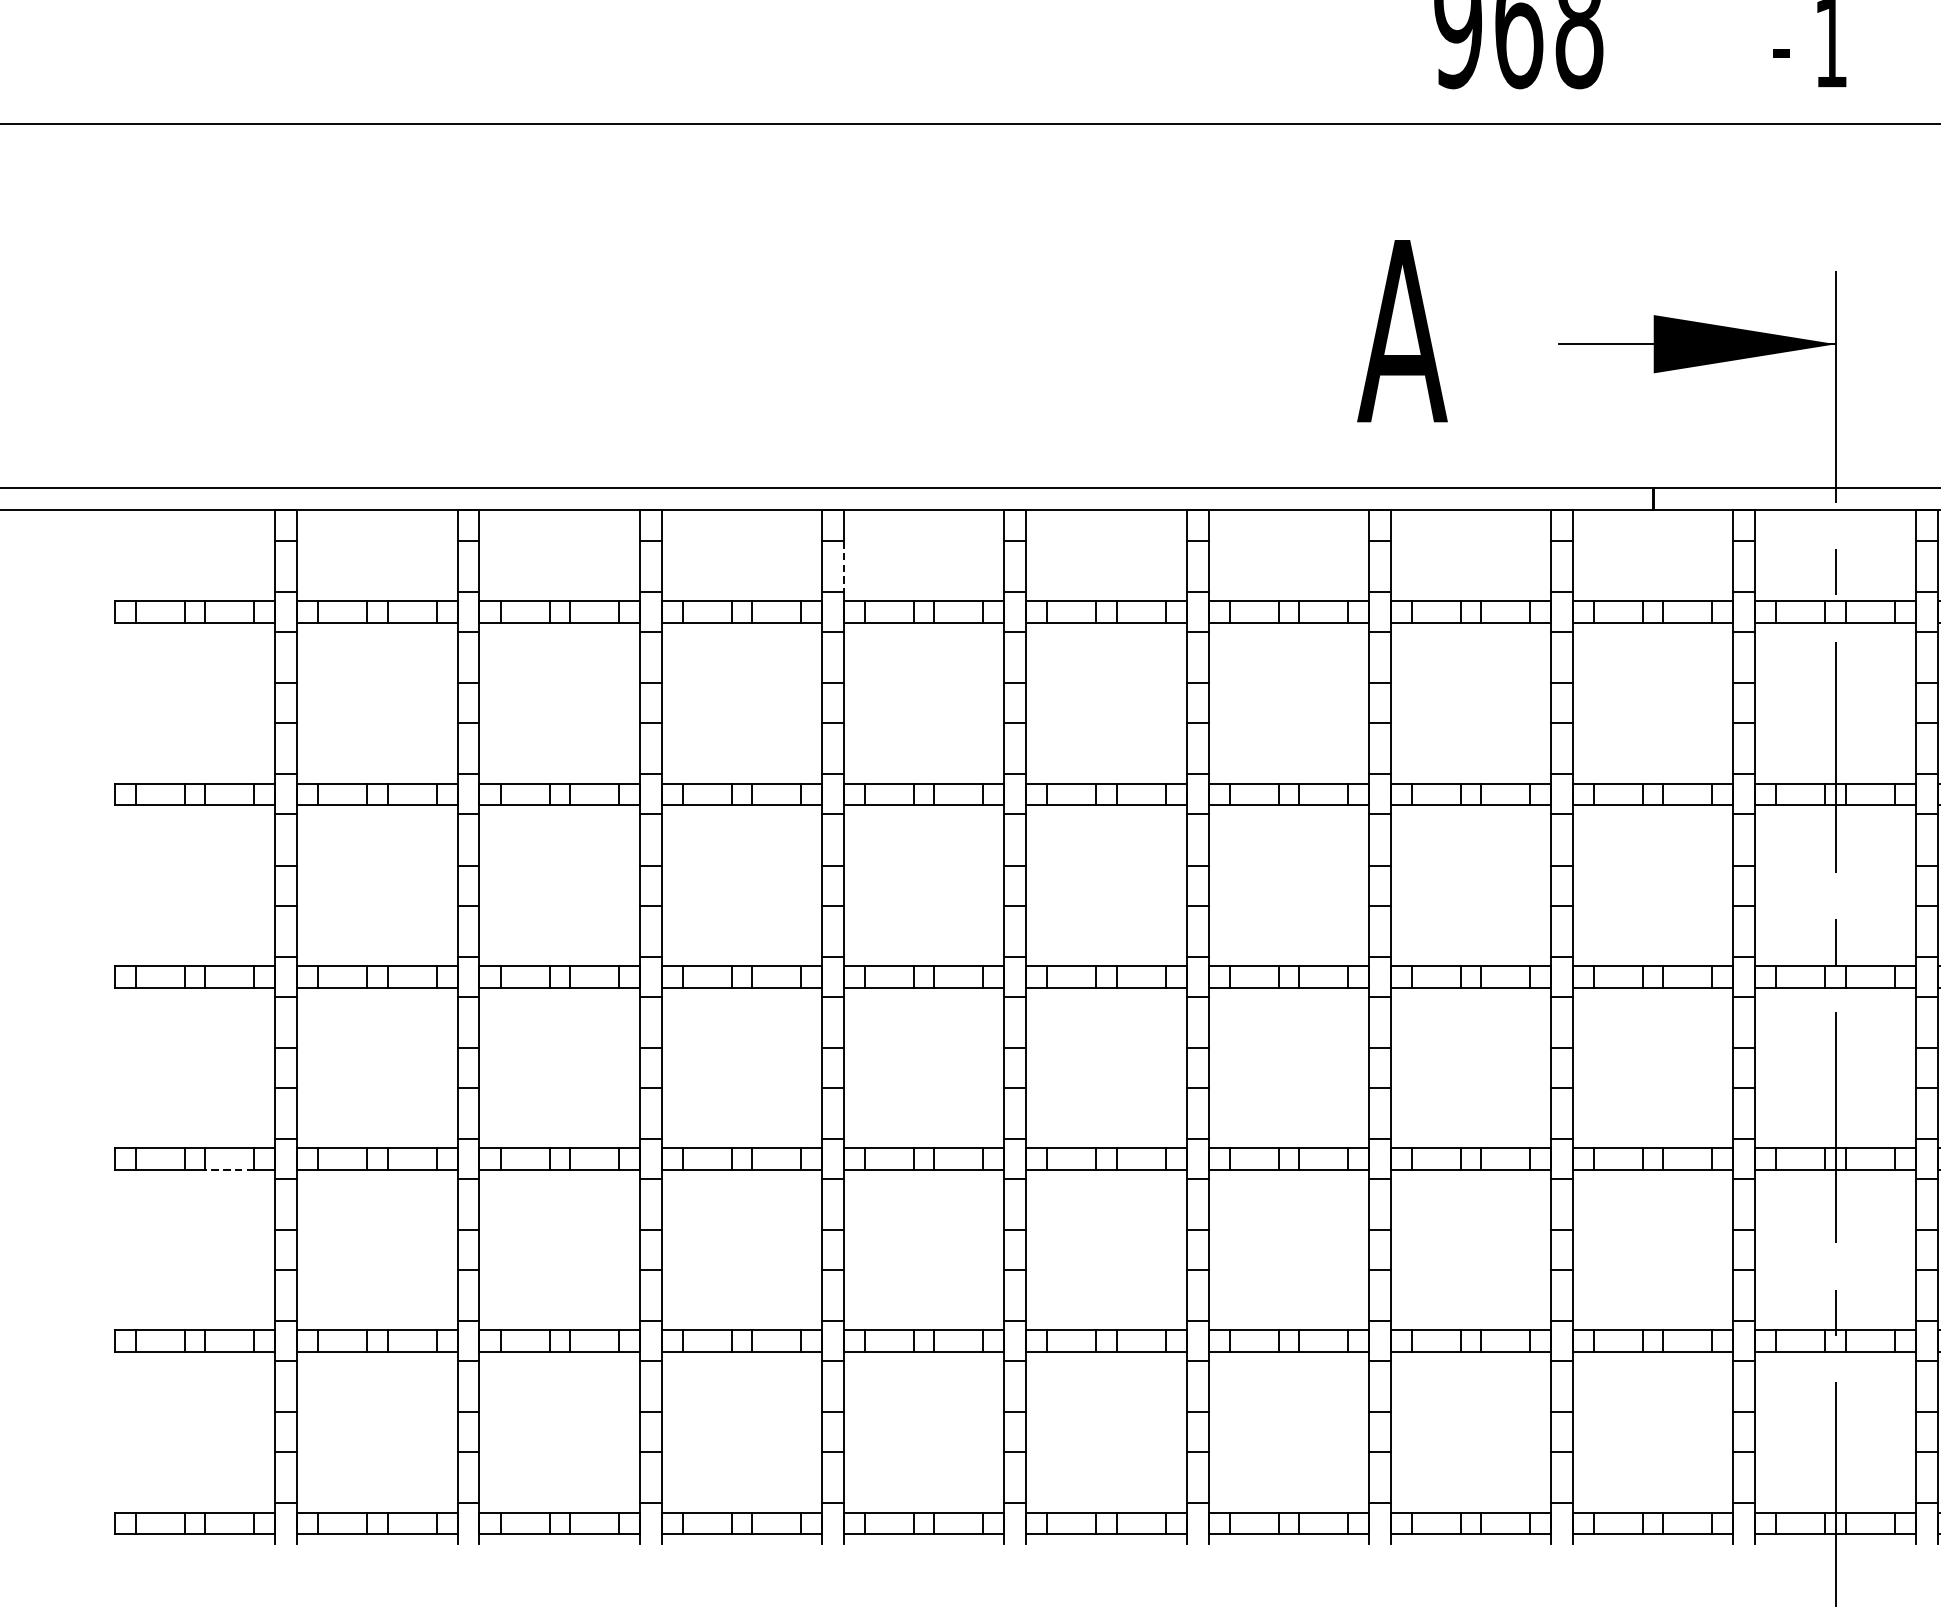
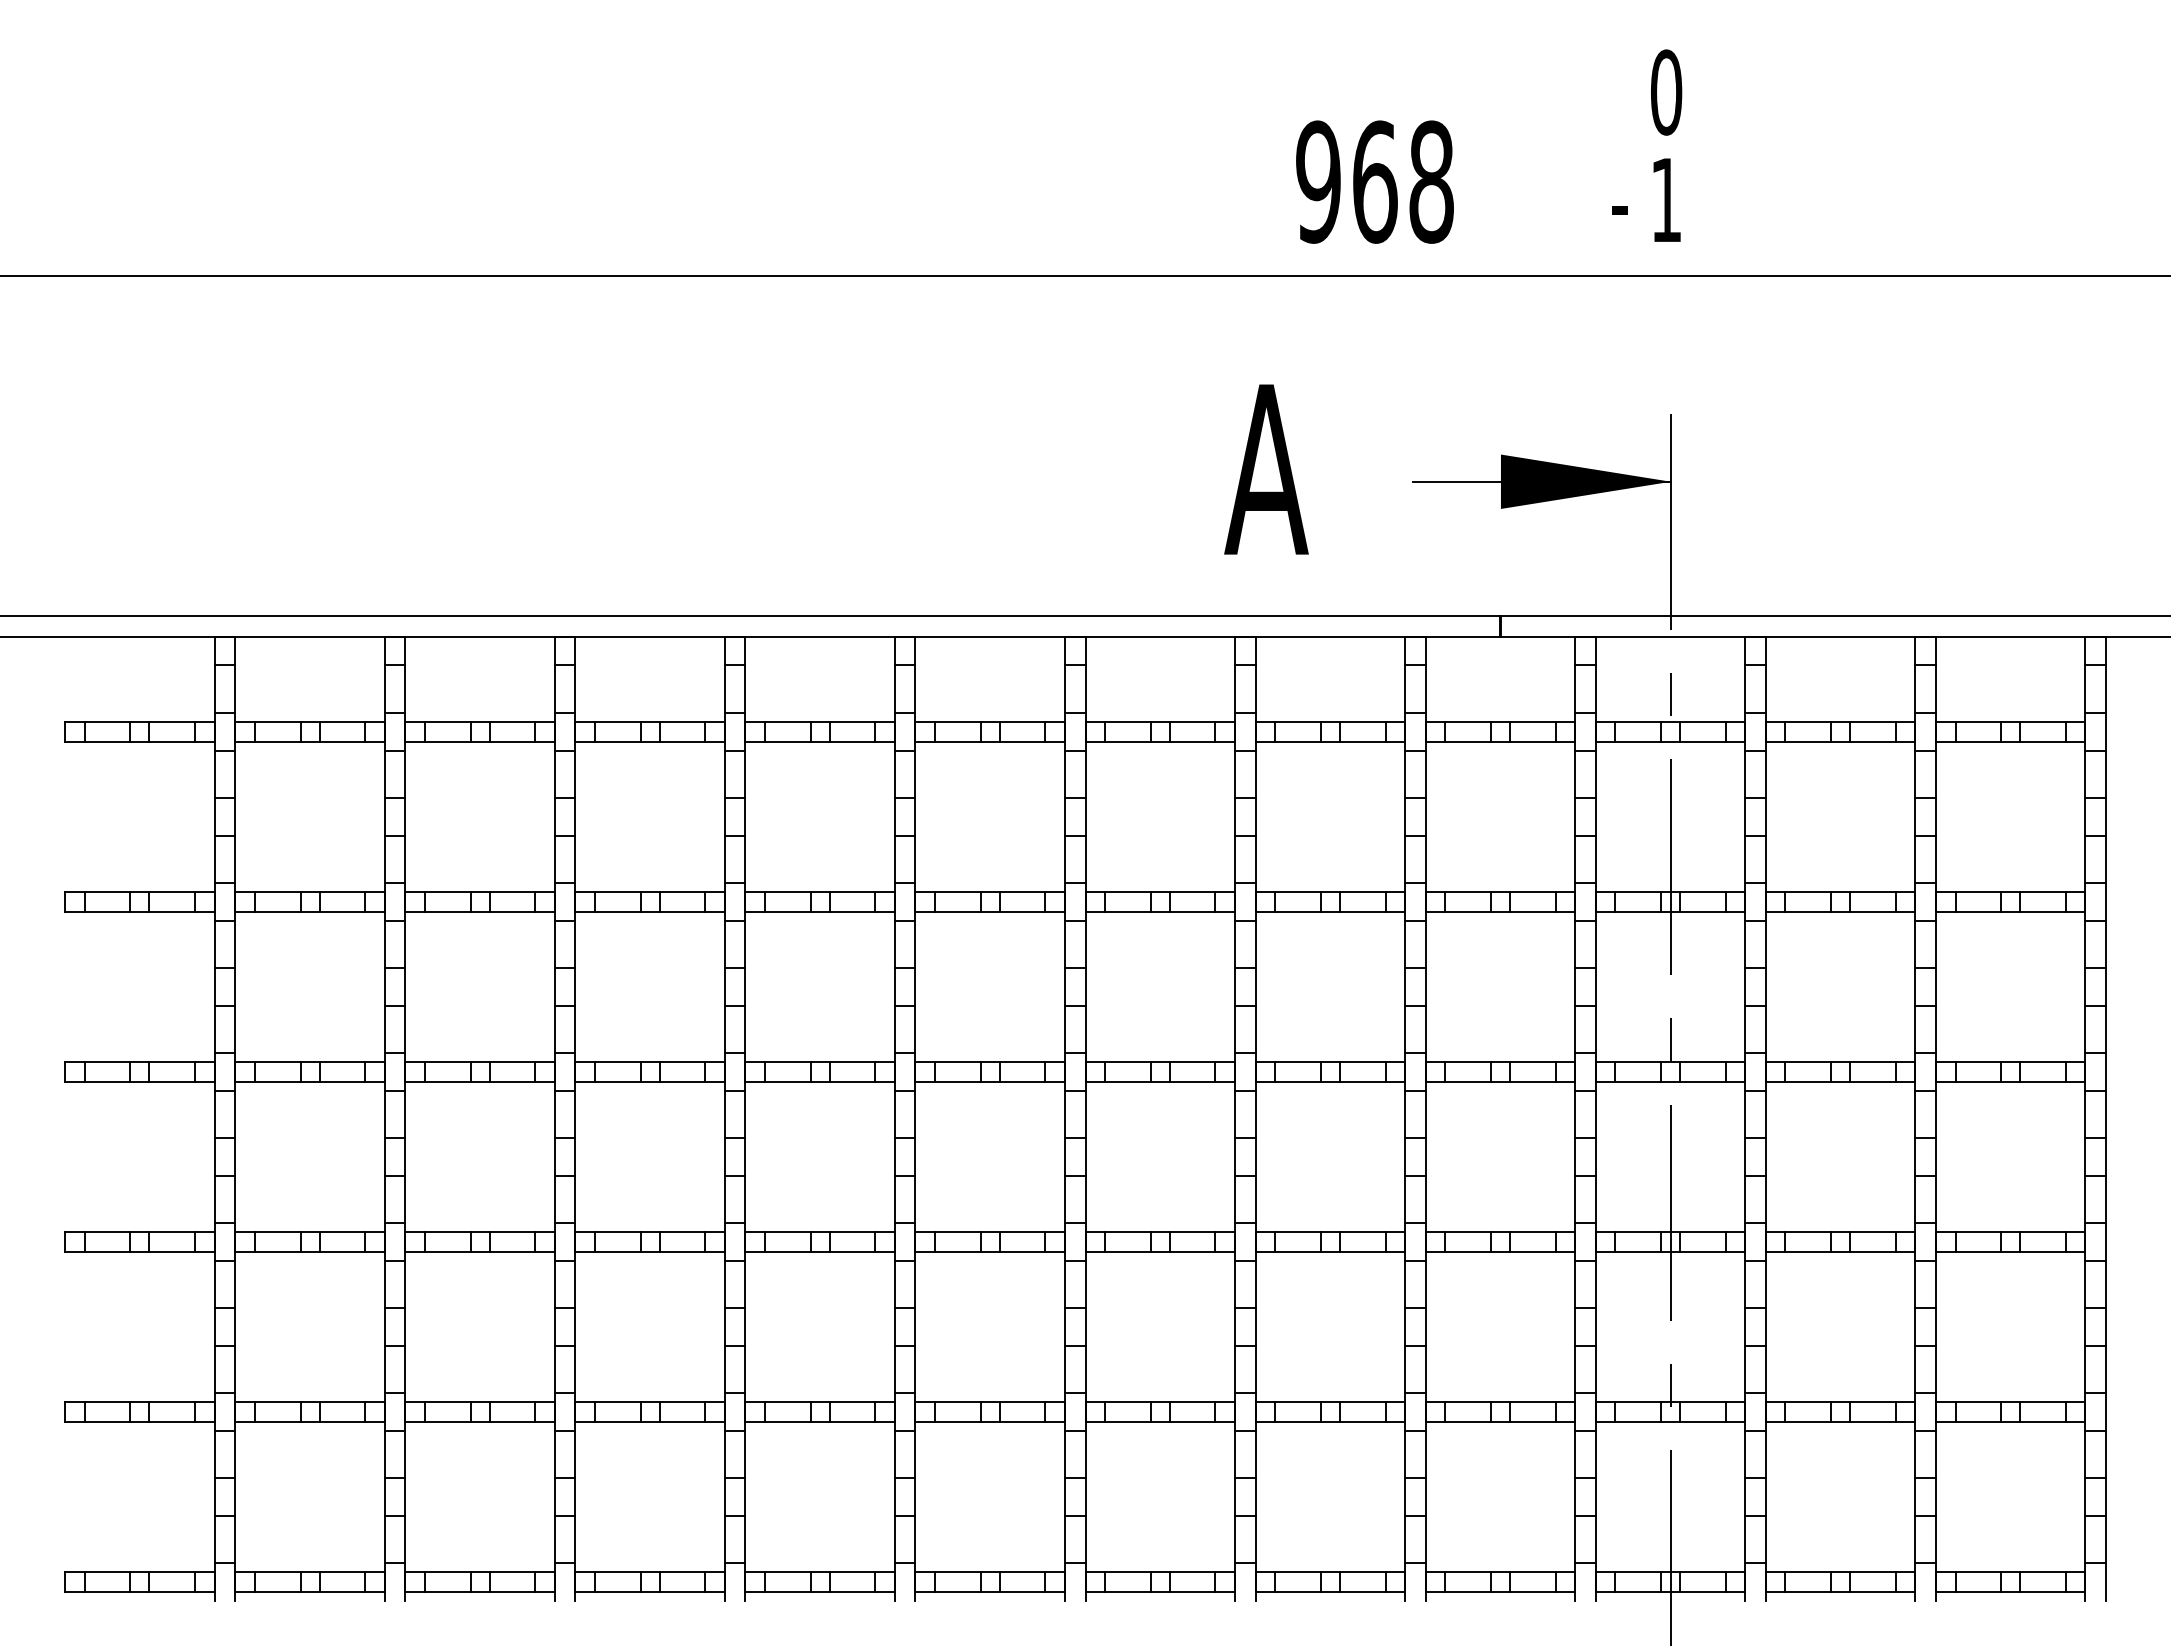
line: (844, 566) -> (745, 689), dashed -> solid
line: (230, 1170) -> (172, 1252), dashed -> solid

